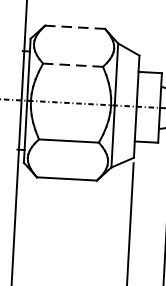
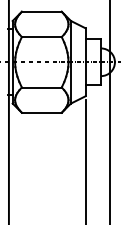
line: (74, 26) -> (41, 11), dashed -> solid
line: (72, 65) -> (41, 37), dashed -> solid

